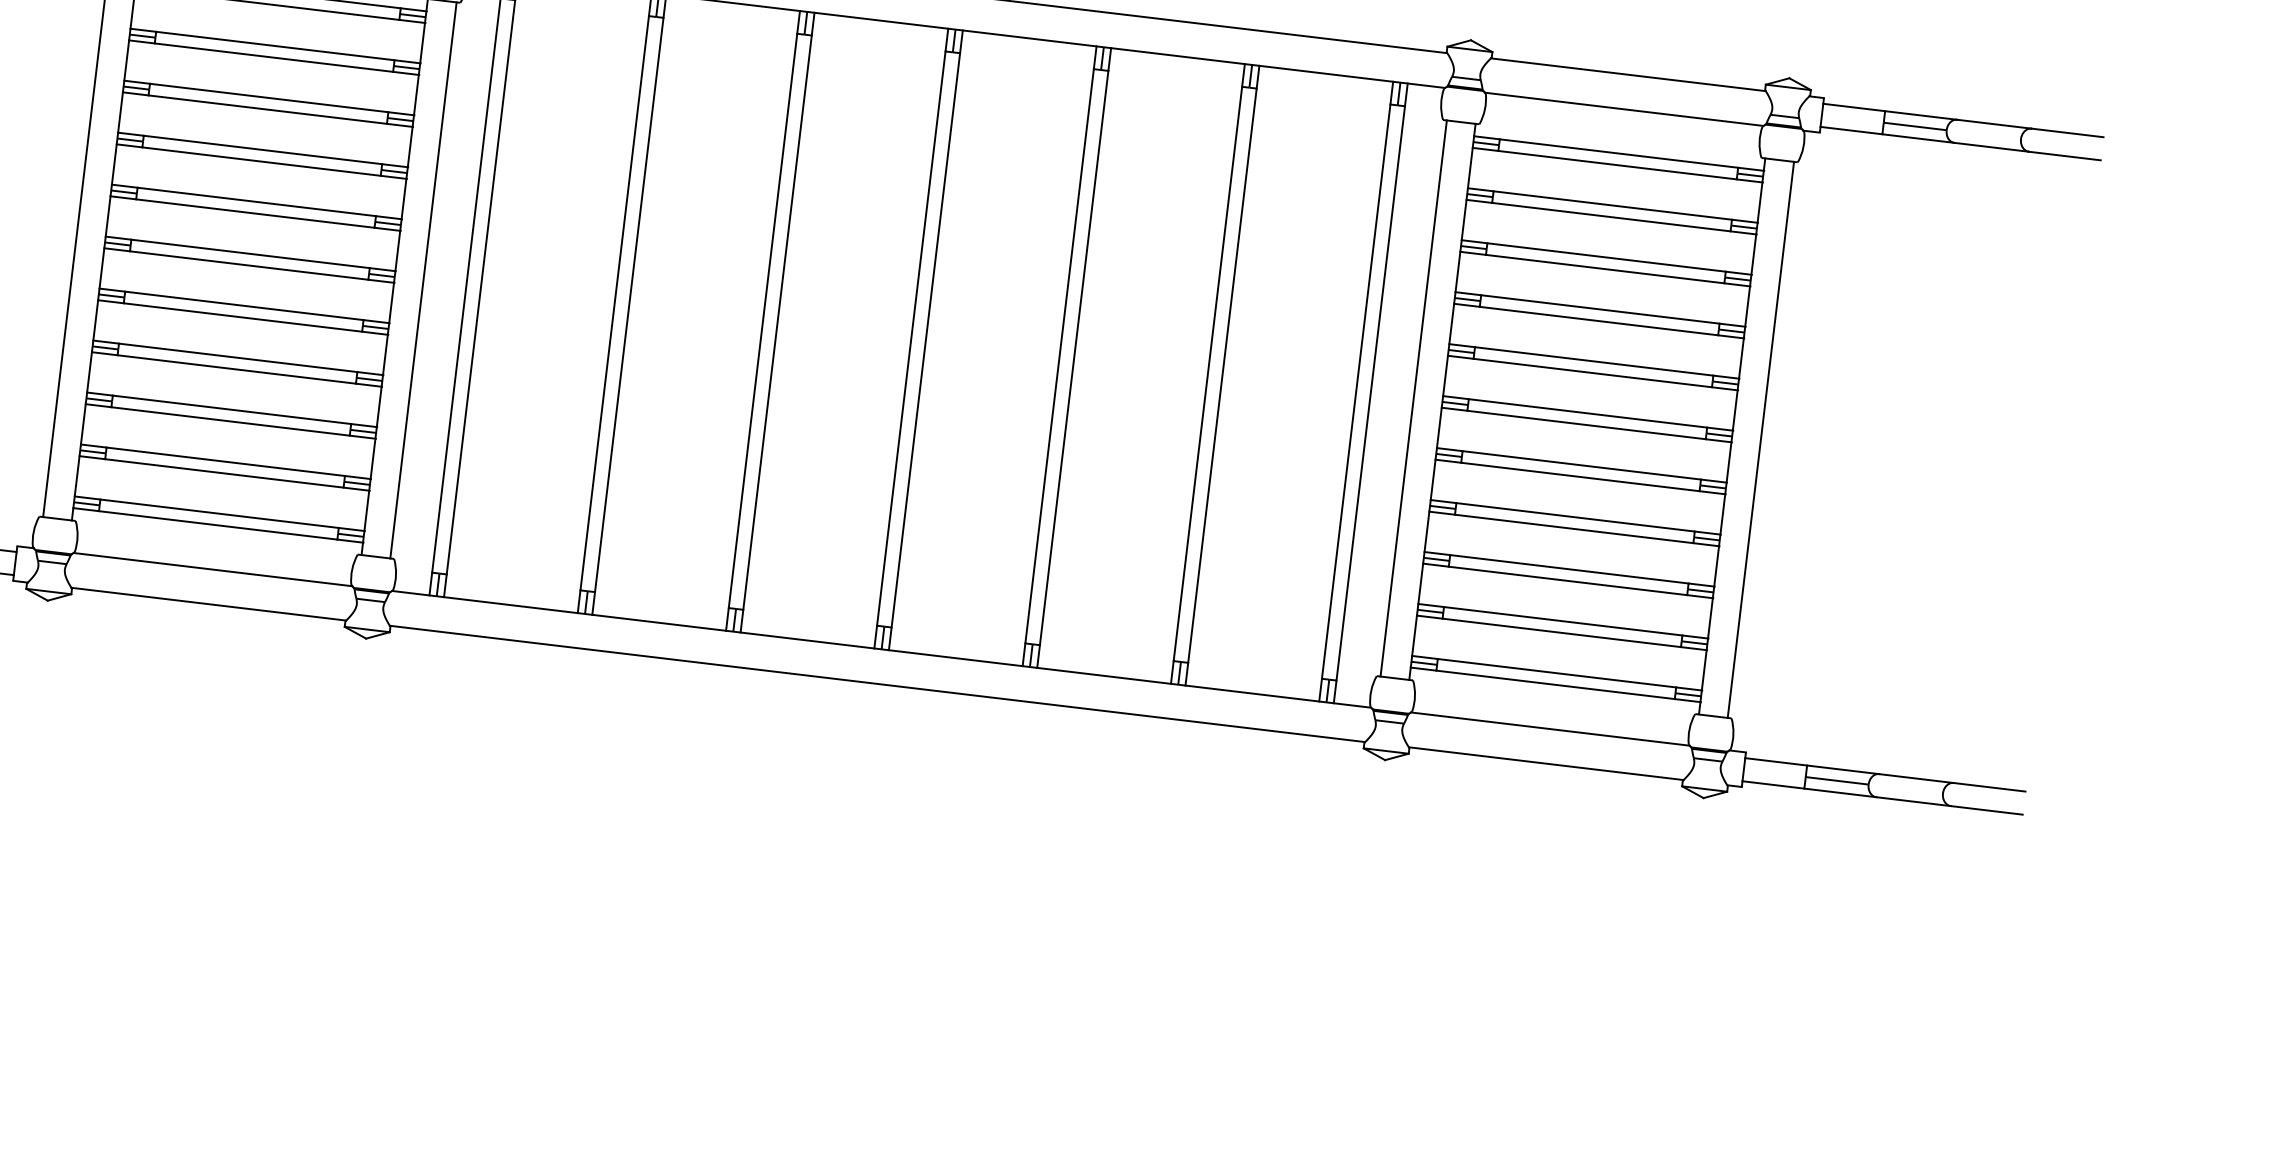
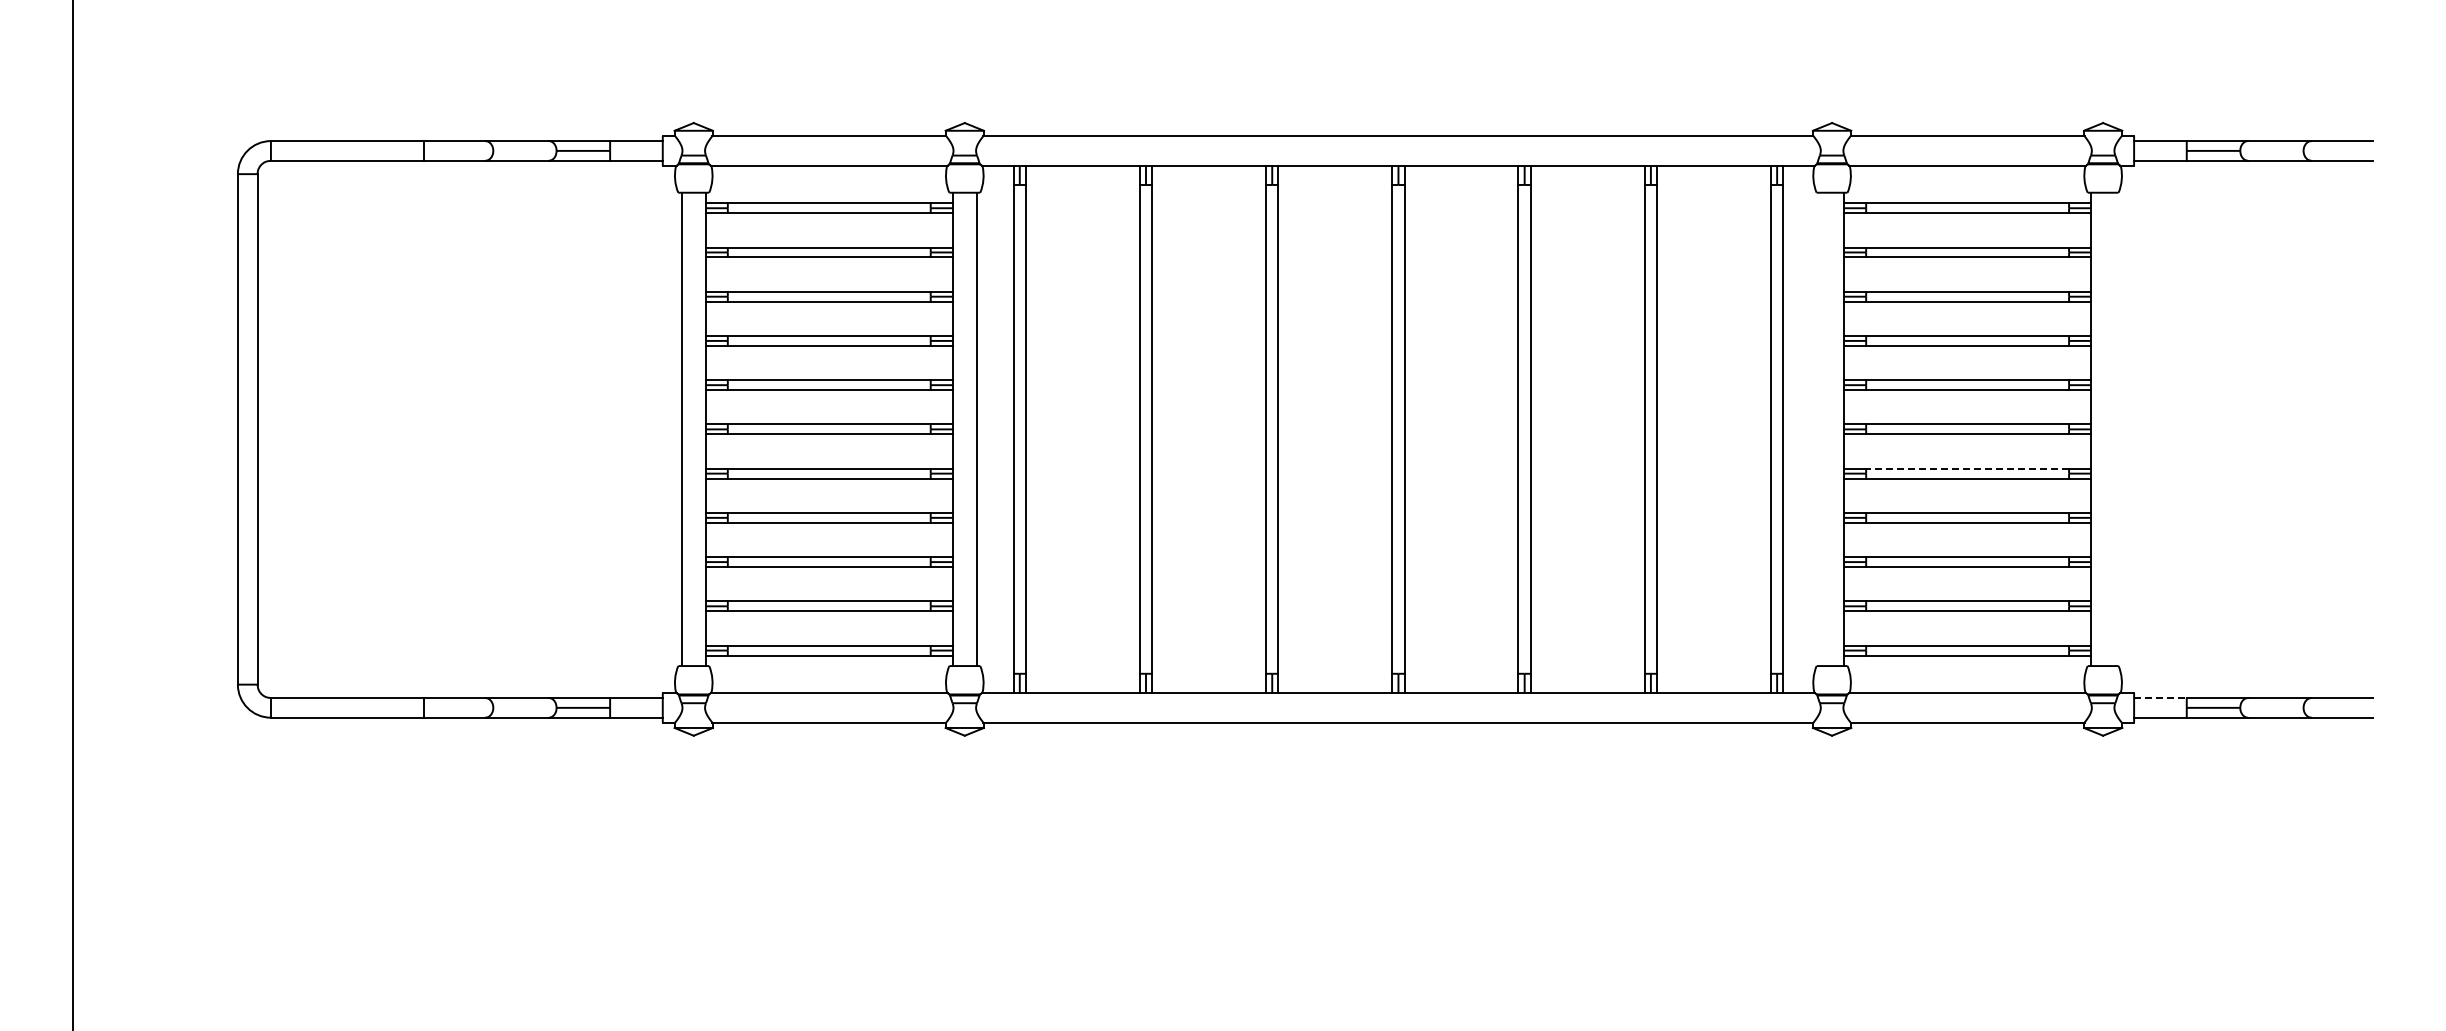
line: (1413, 398) -> (1819, 429), removed
line: (1761, 440) -> (2115, 429), removed
line: (1581, 465) -> (1967, 468), solid -> dashed
line: (1776, 762) -> (2160, 698), solid -> dashed

